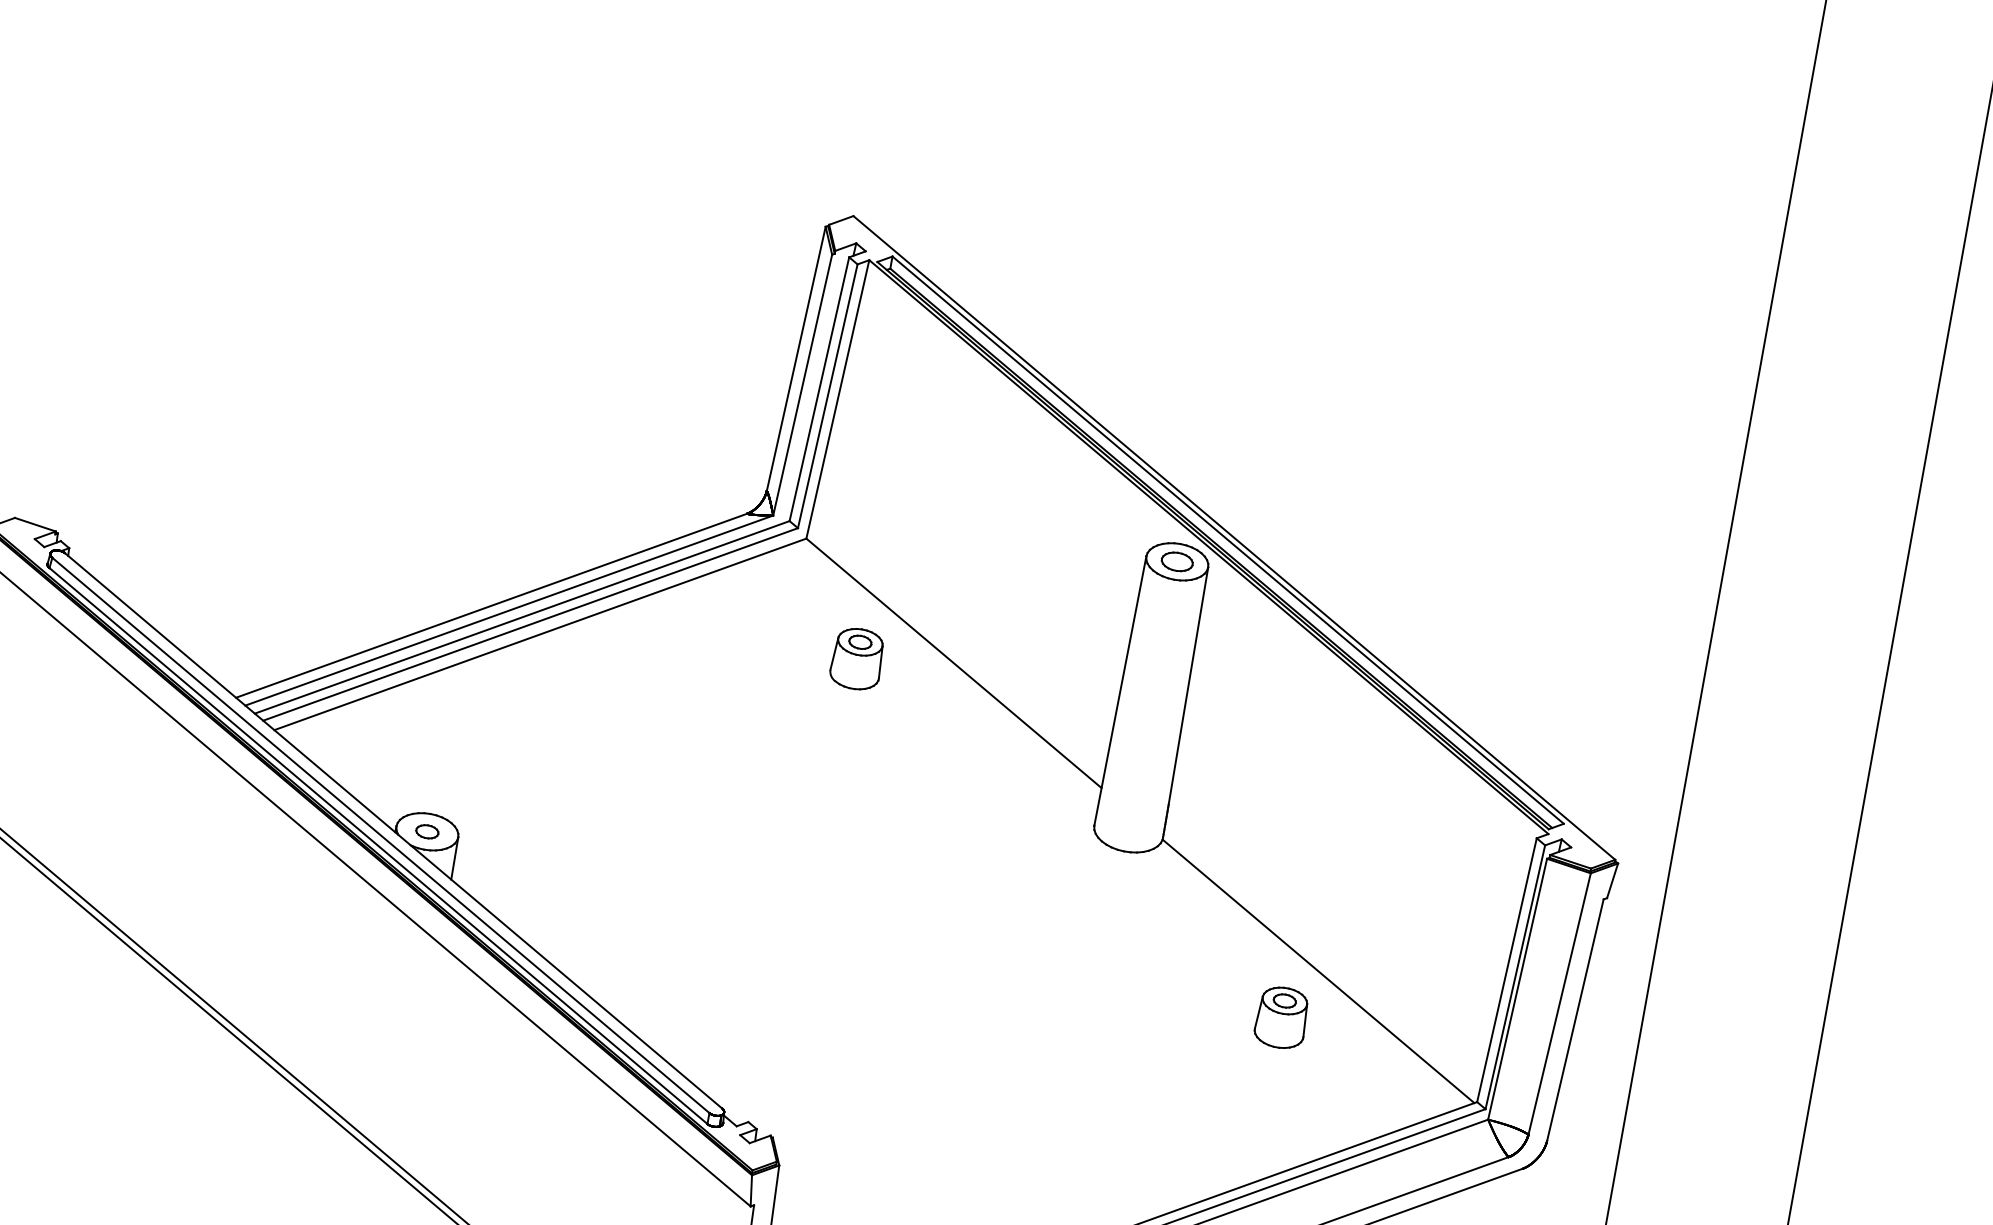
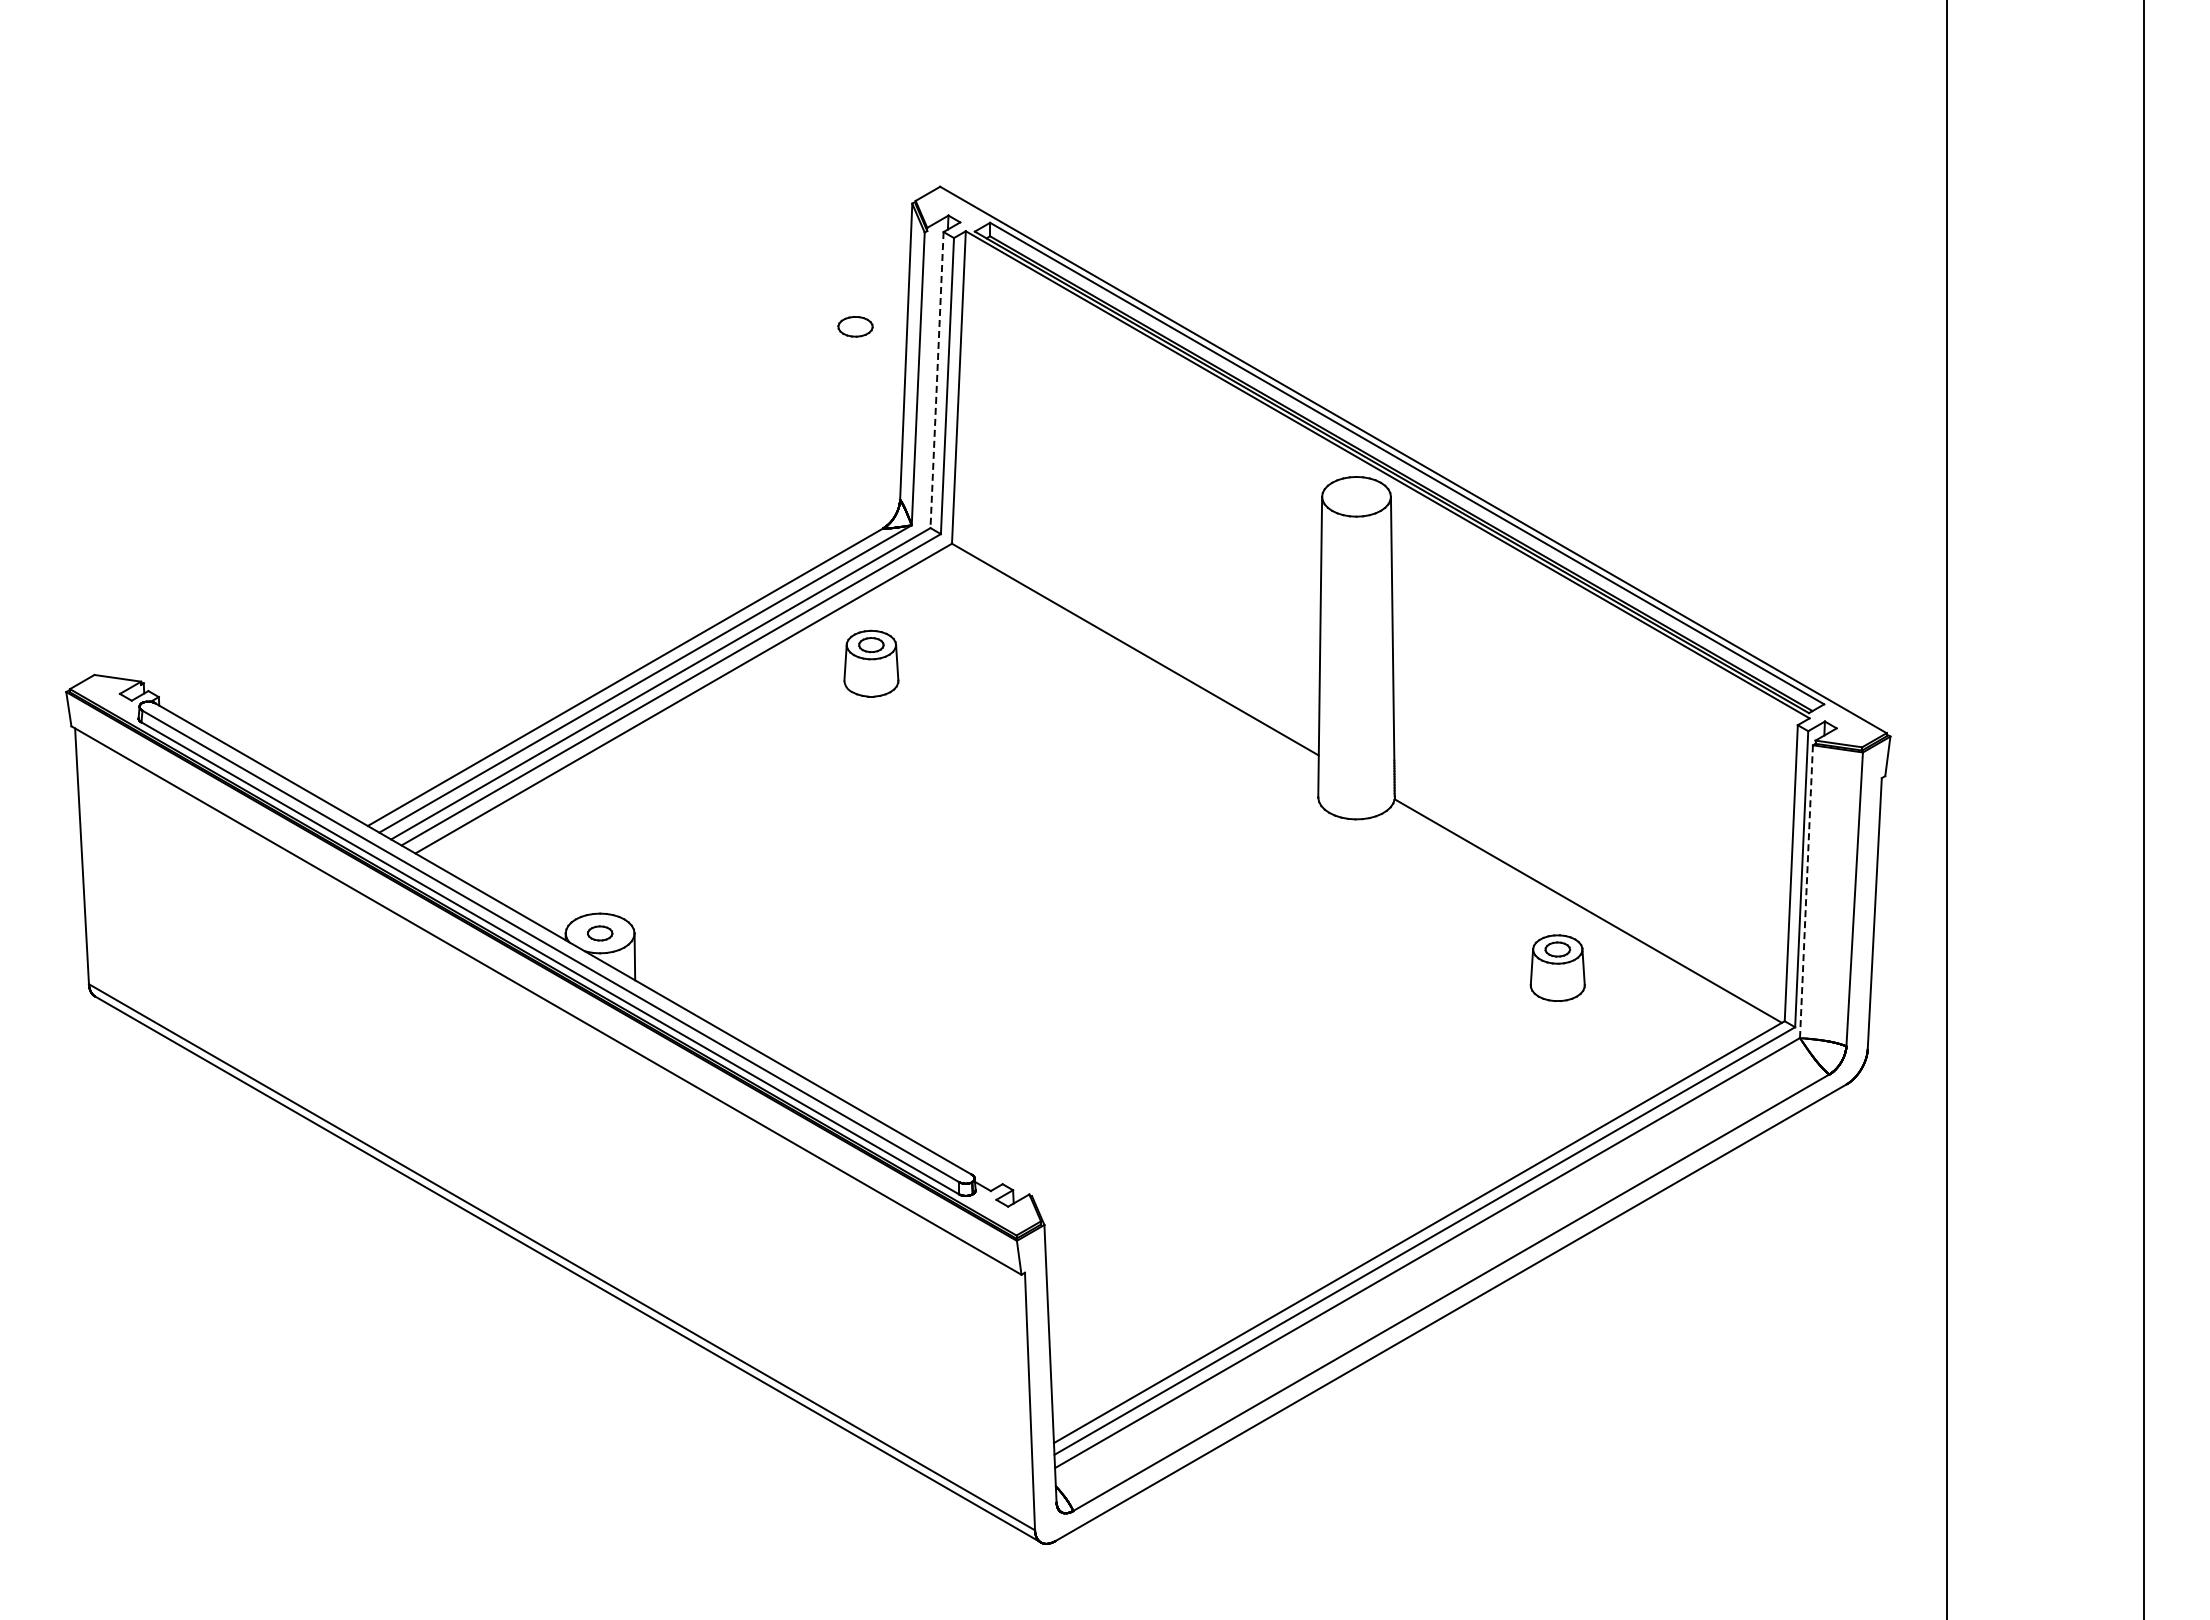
line: (819, 389) -> (937, 380), solid -> dashed
part: (1177, 561) -> (855, 326), moved
part: (857, 658) -> (871, 663), moved
line: (1517, 989) -> (1806, 891), solid -> dashed

